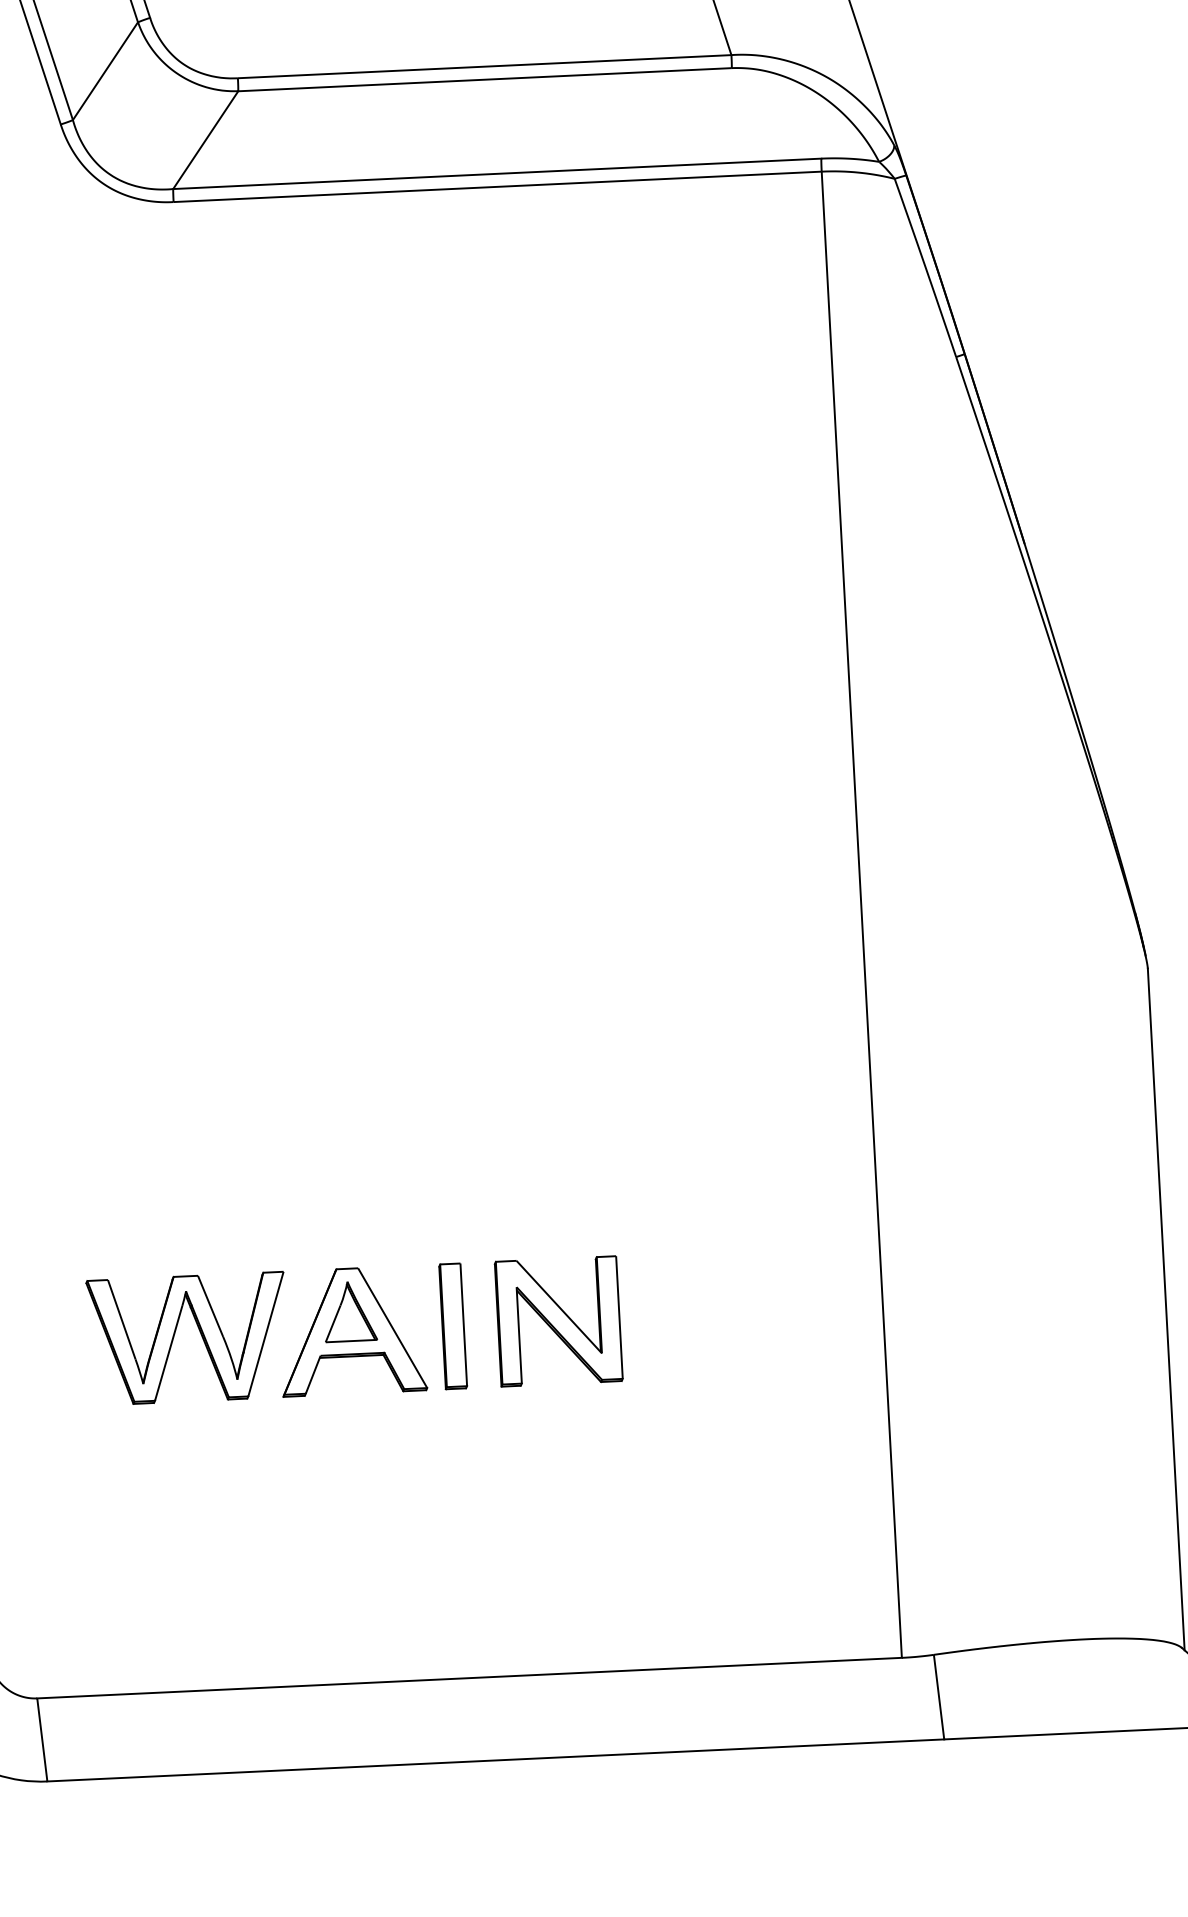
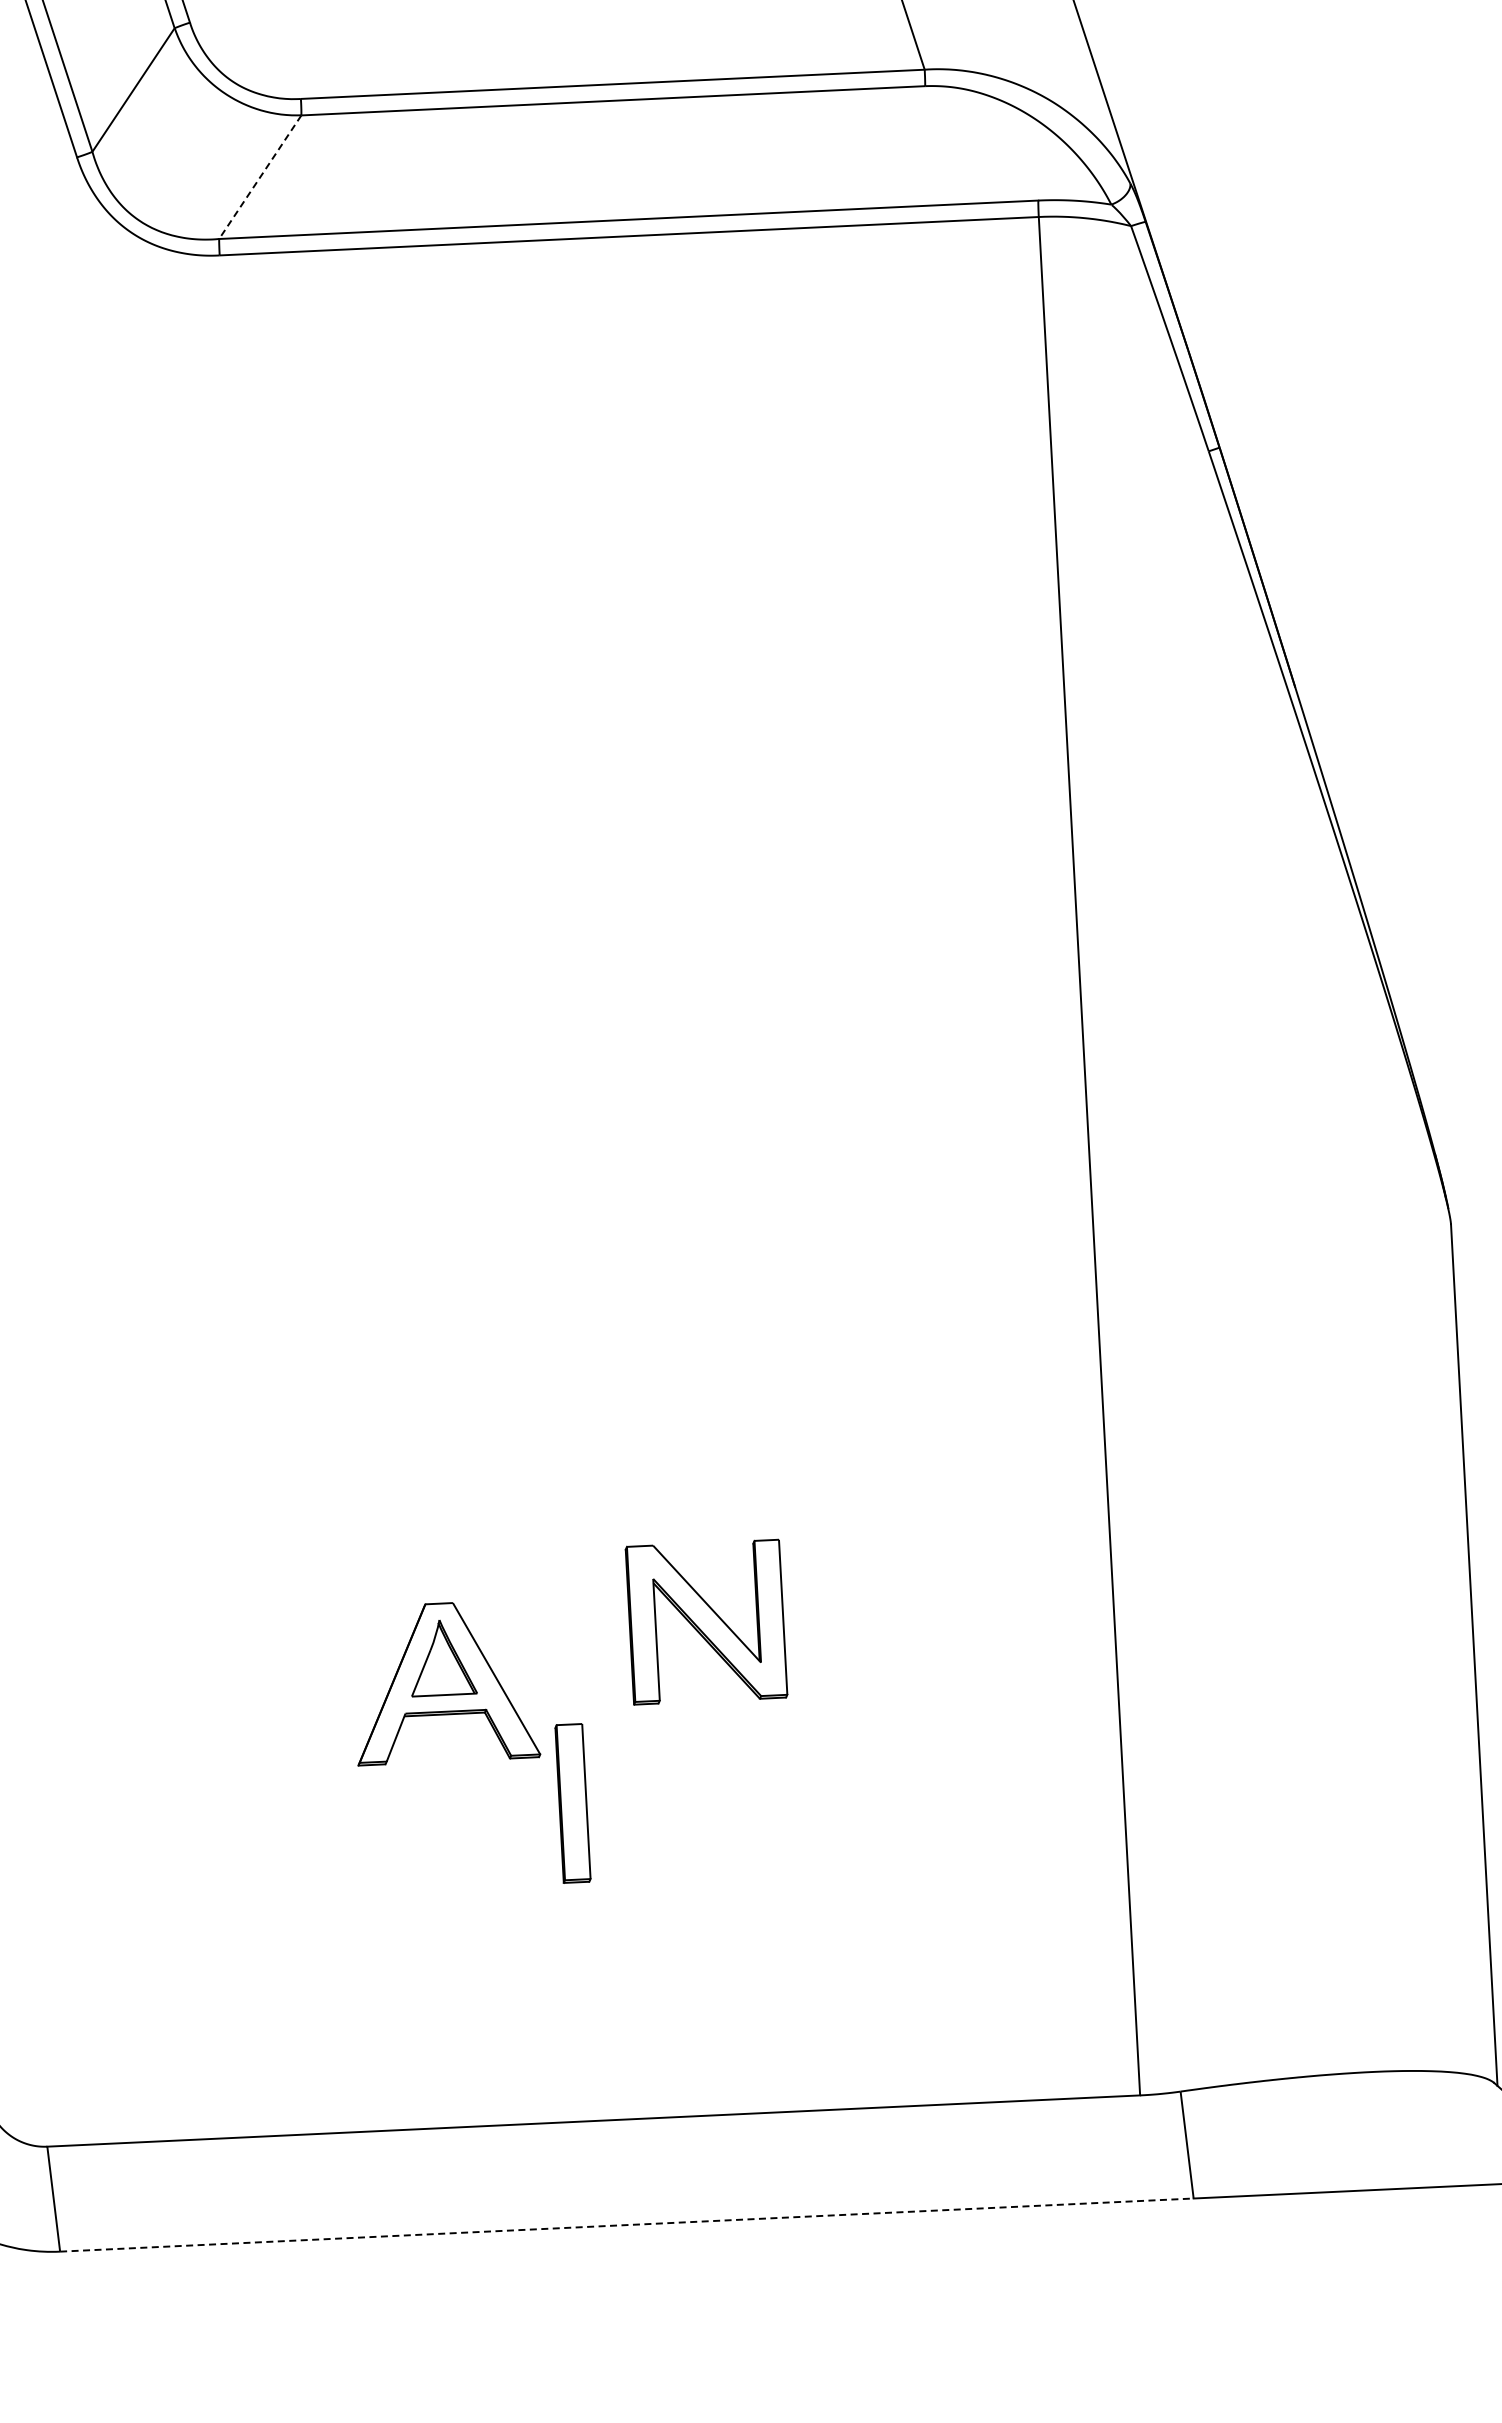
line: (205, 140) -> (260, 177), solid -> dashed
part: (558, 1320) -> (706, 1621), moved
part: (452, 1326) -> (572, 1803), moved
part: (175, 1334) -> (221, 1686), removed
line: (496, 1760) -> (627, 2225), solid -> dashed

